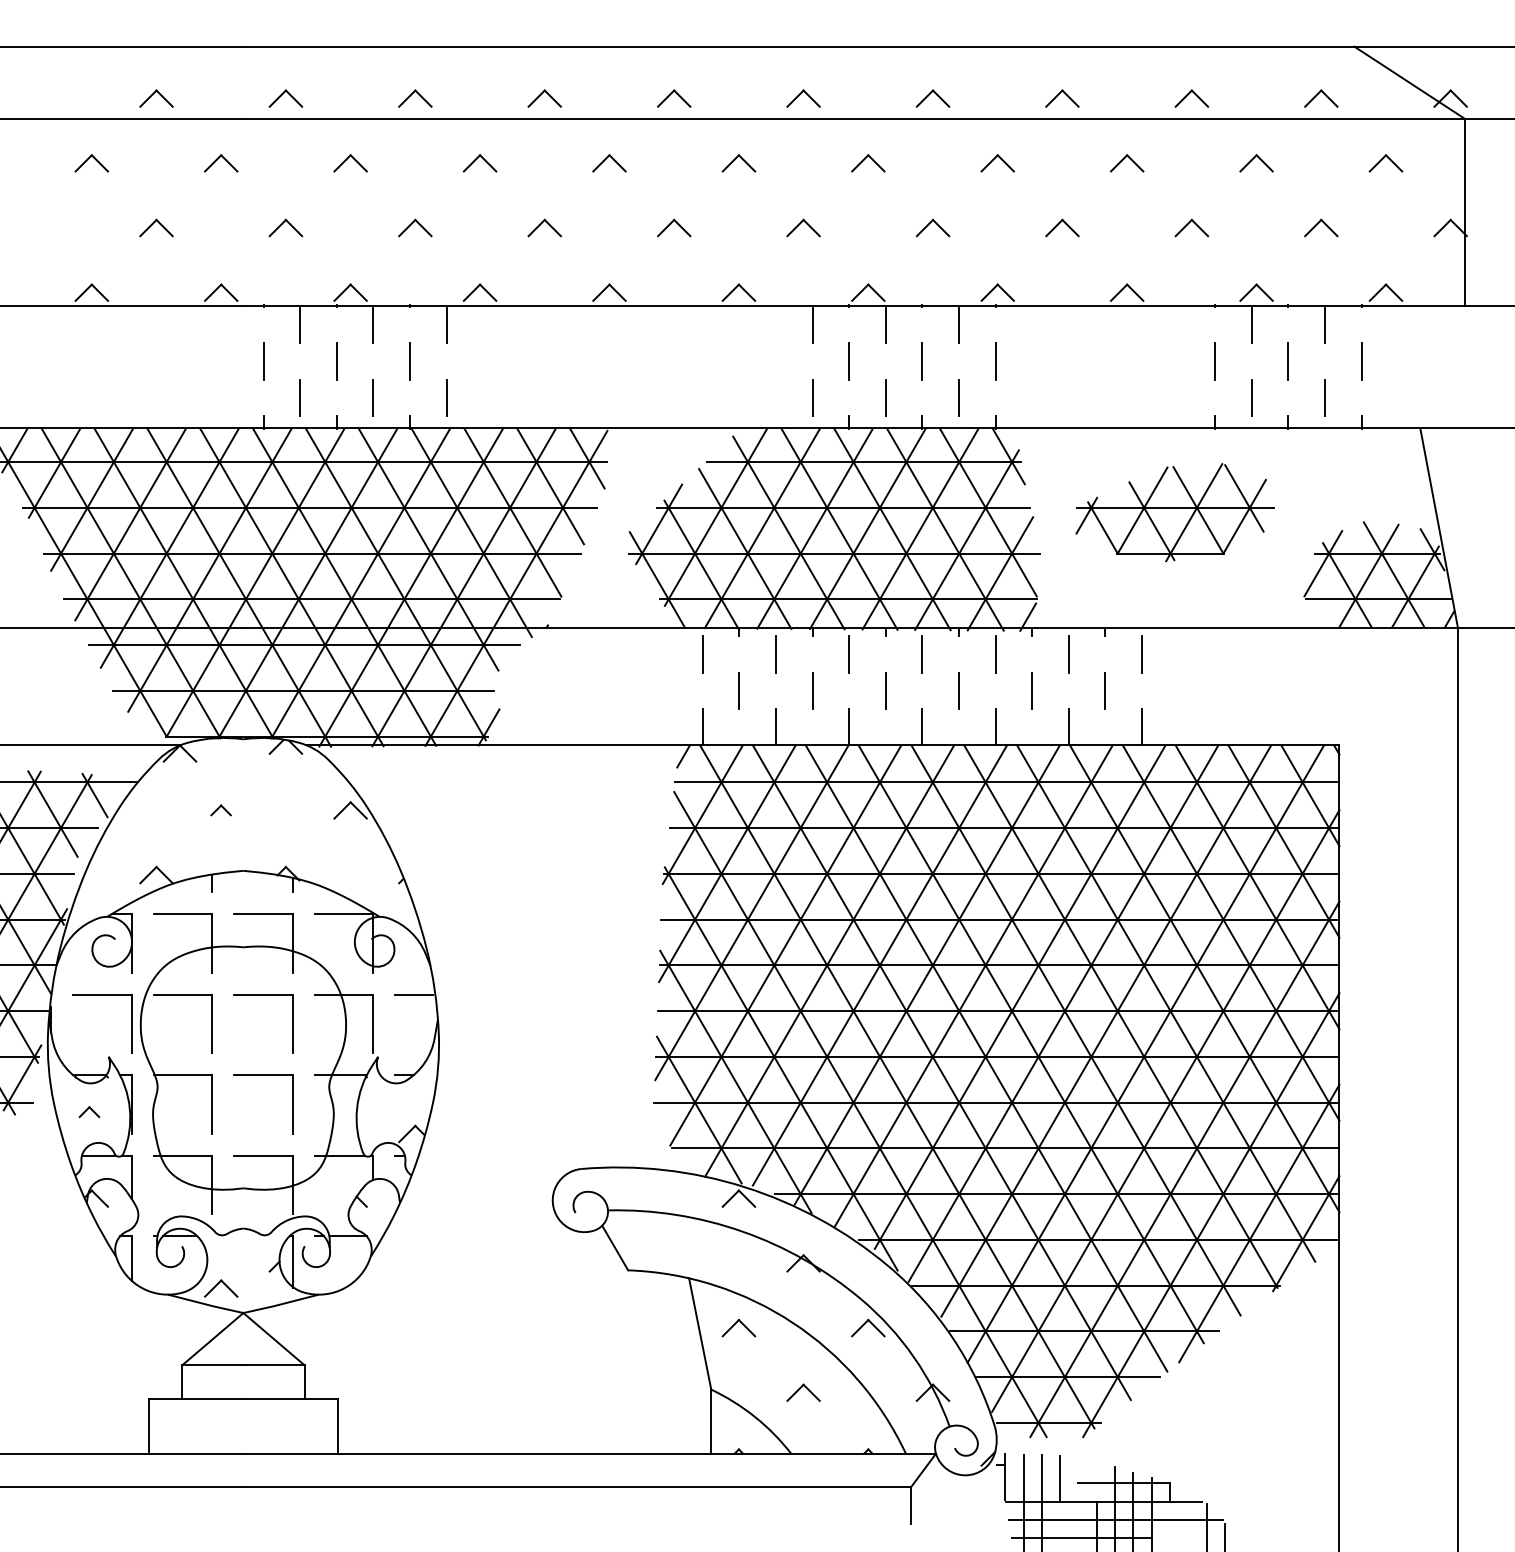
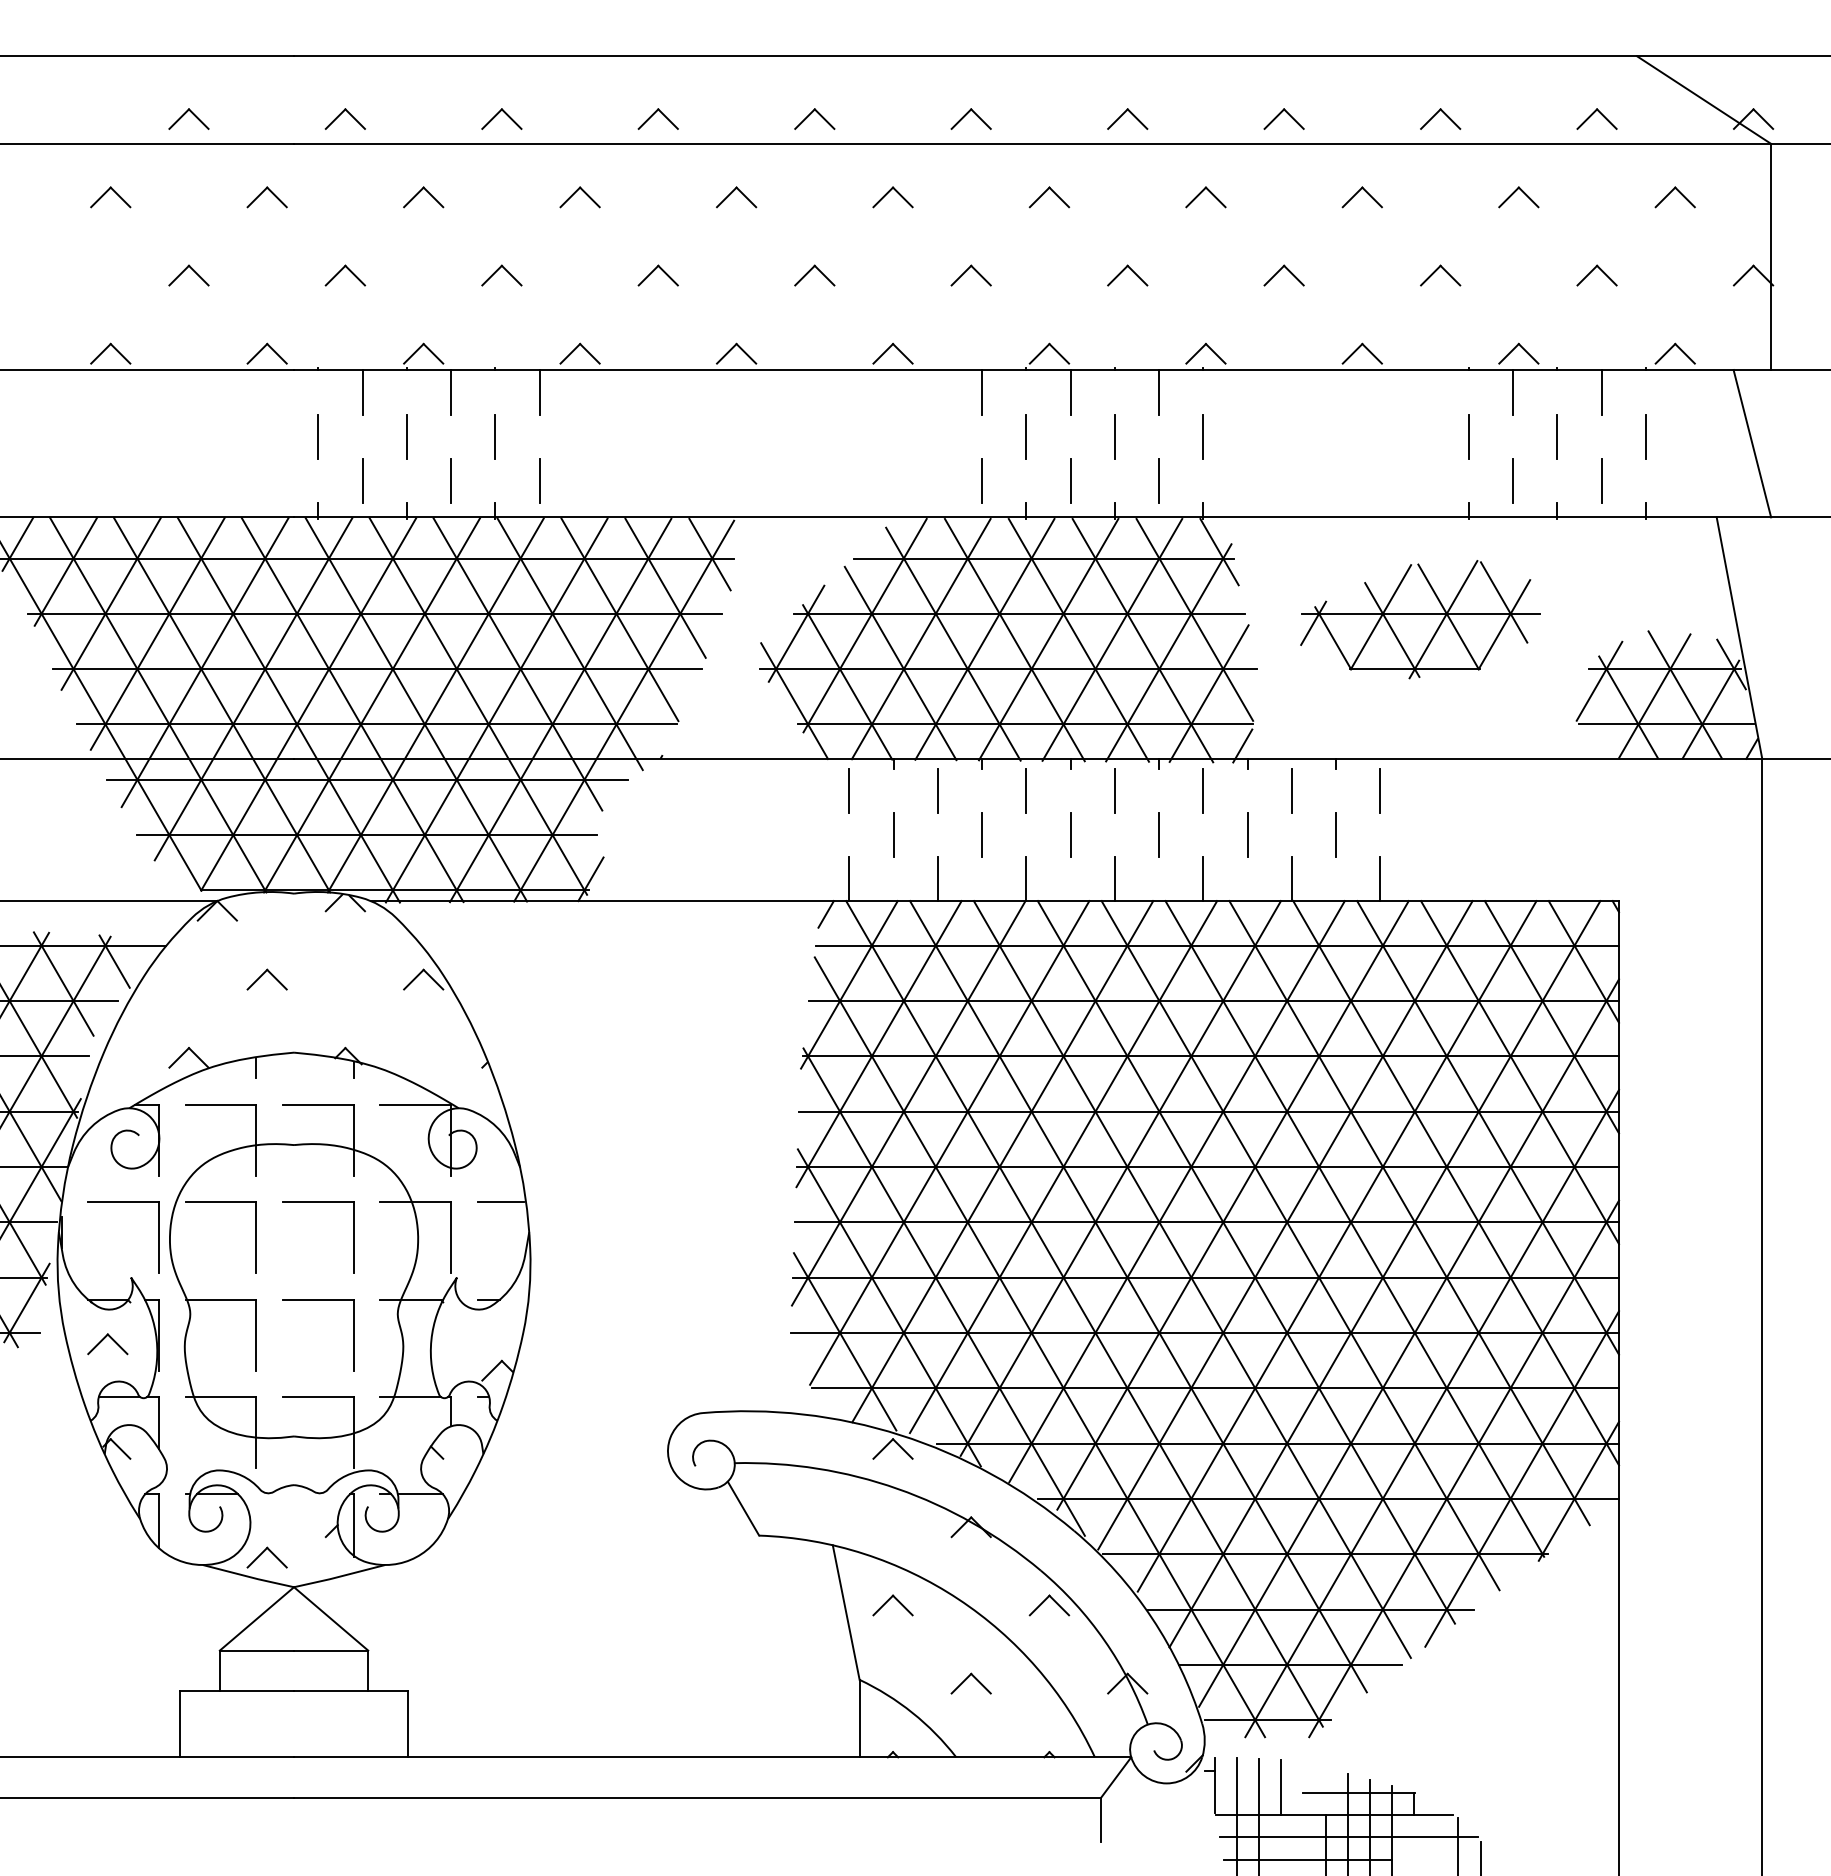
line: (1449, 366) -> (1752, 443), added
part: (220, 810) -> (266, 979), size x1.67
part: (89, 1112) -> (107, 1344), size x1.67

